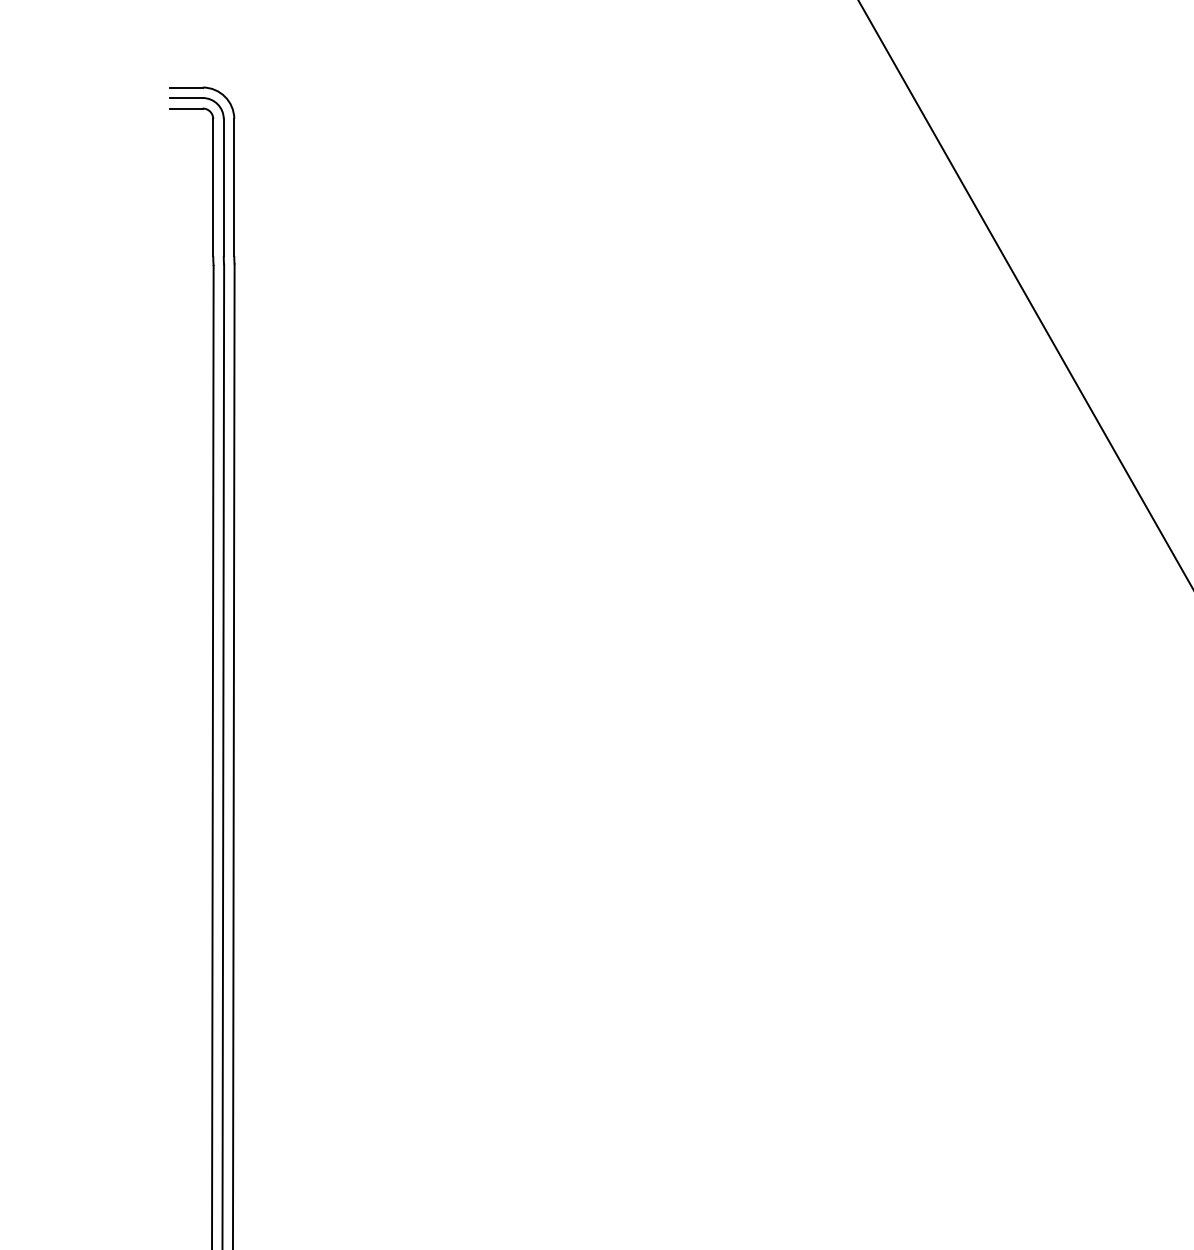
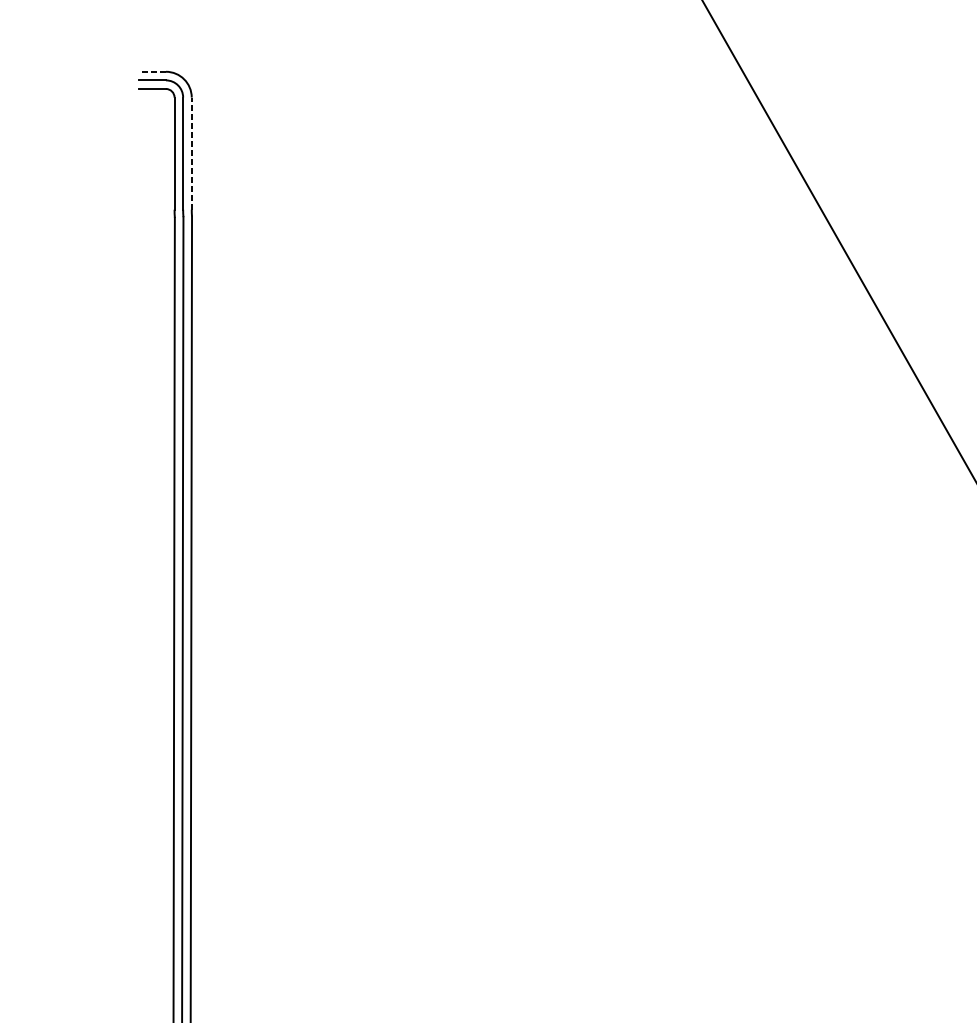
line: (185, 87) -> (151, 71), solid -> dashed
line: (234, 187) -> (191, 153), solid -> dashed

